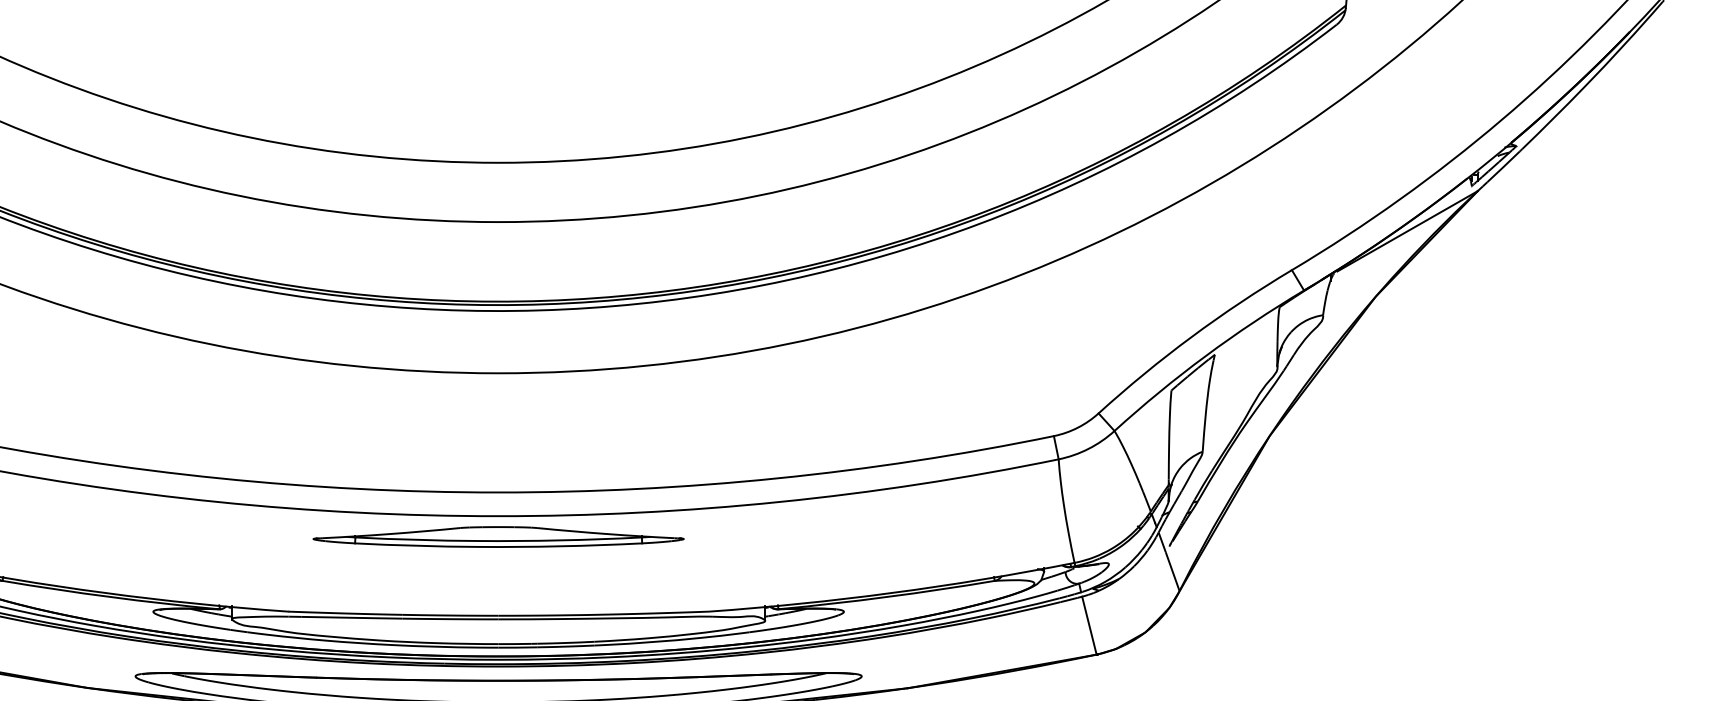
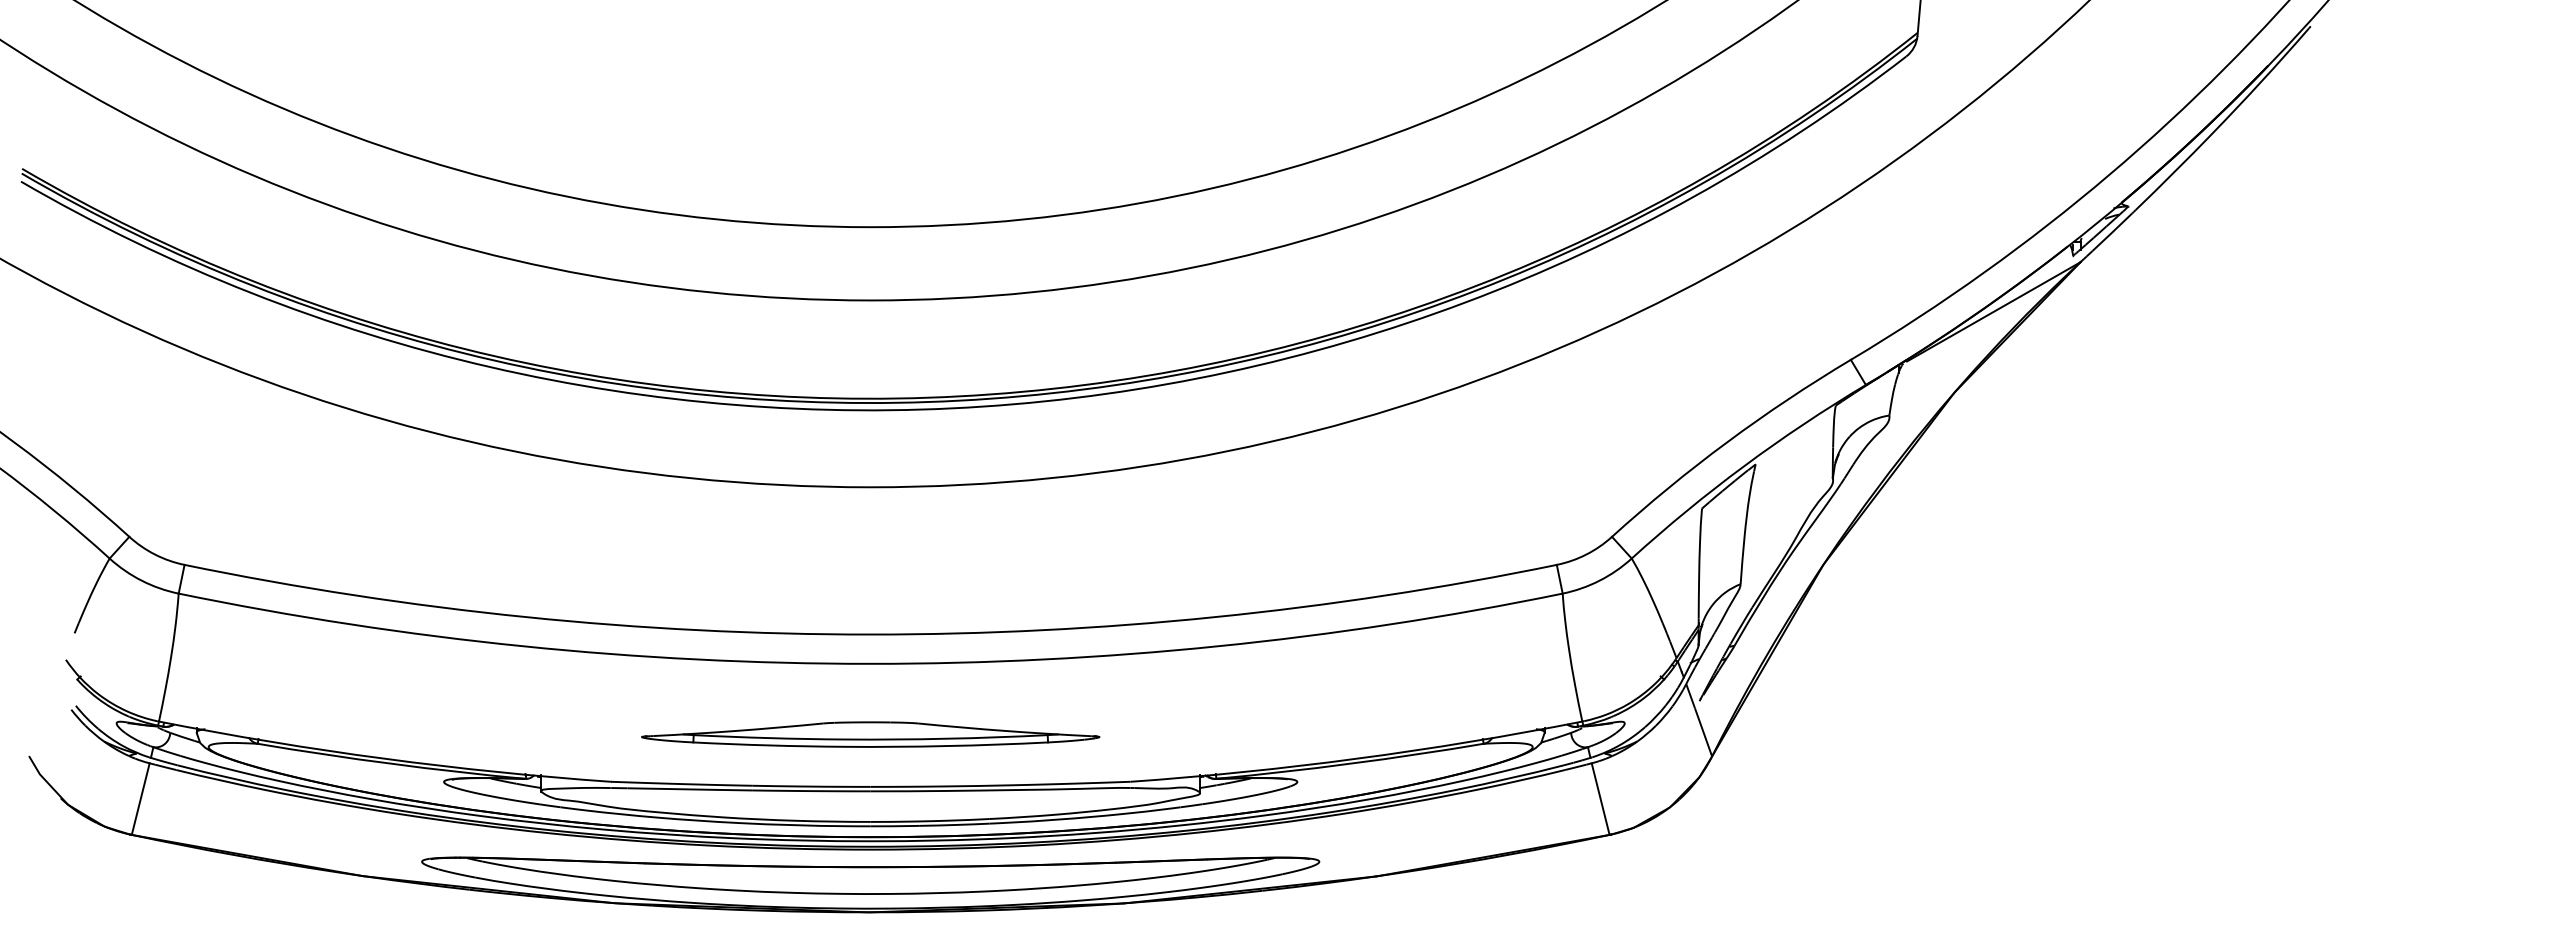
part: (498, 536) -> (870, 734), moved

